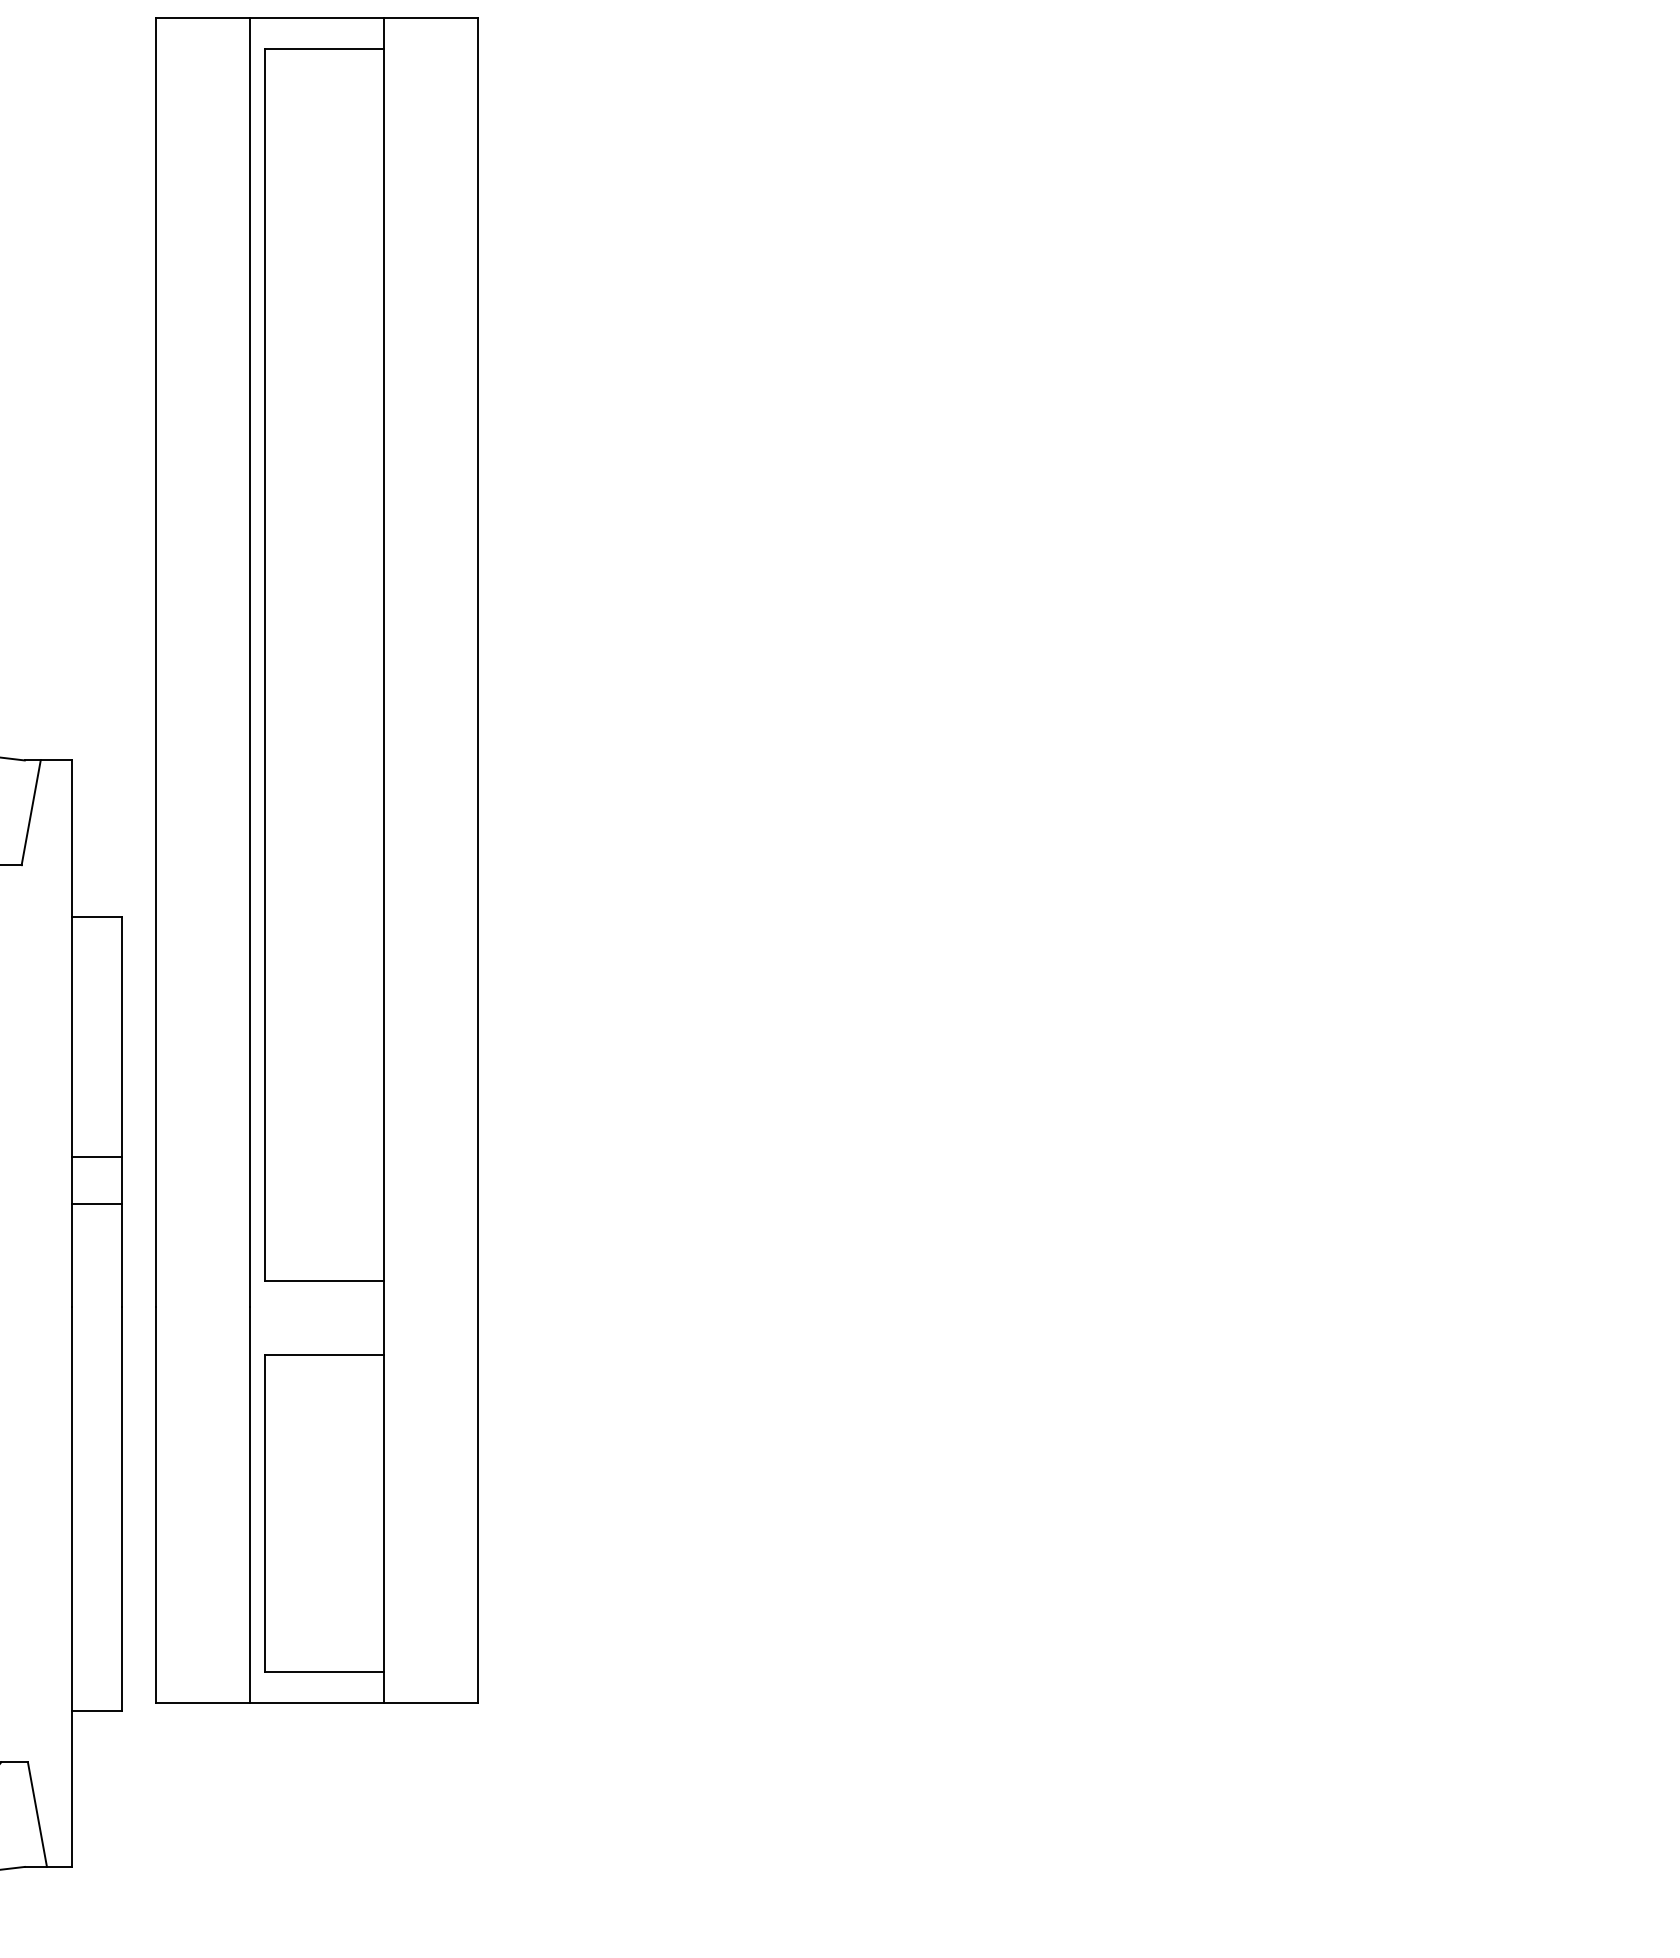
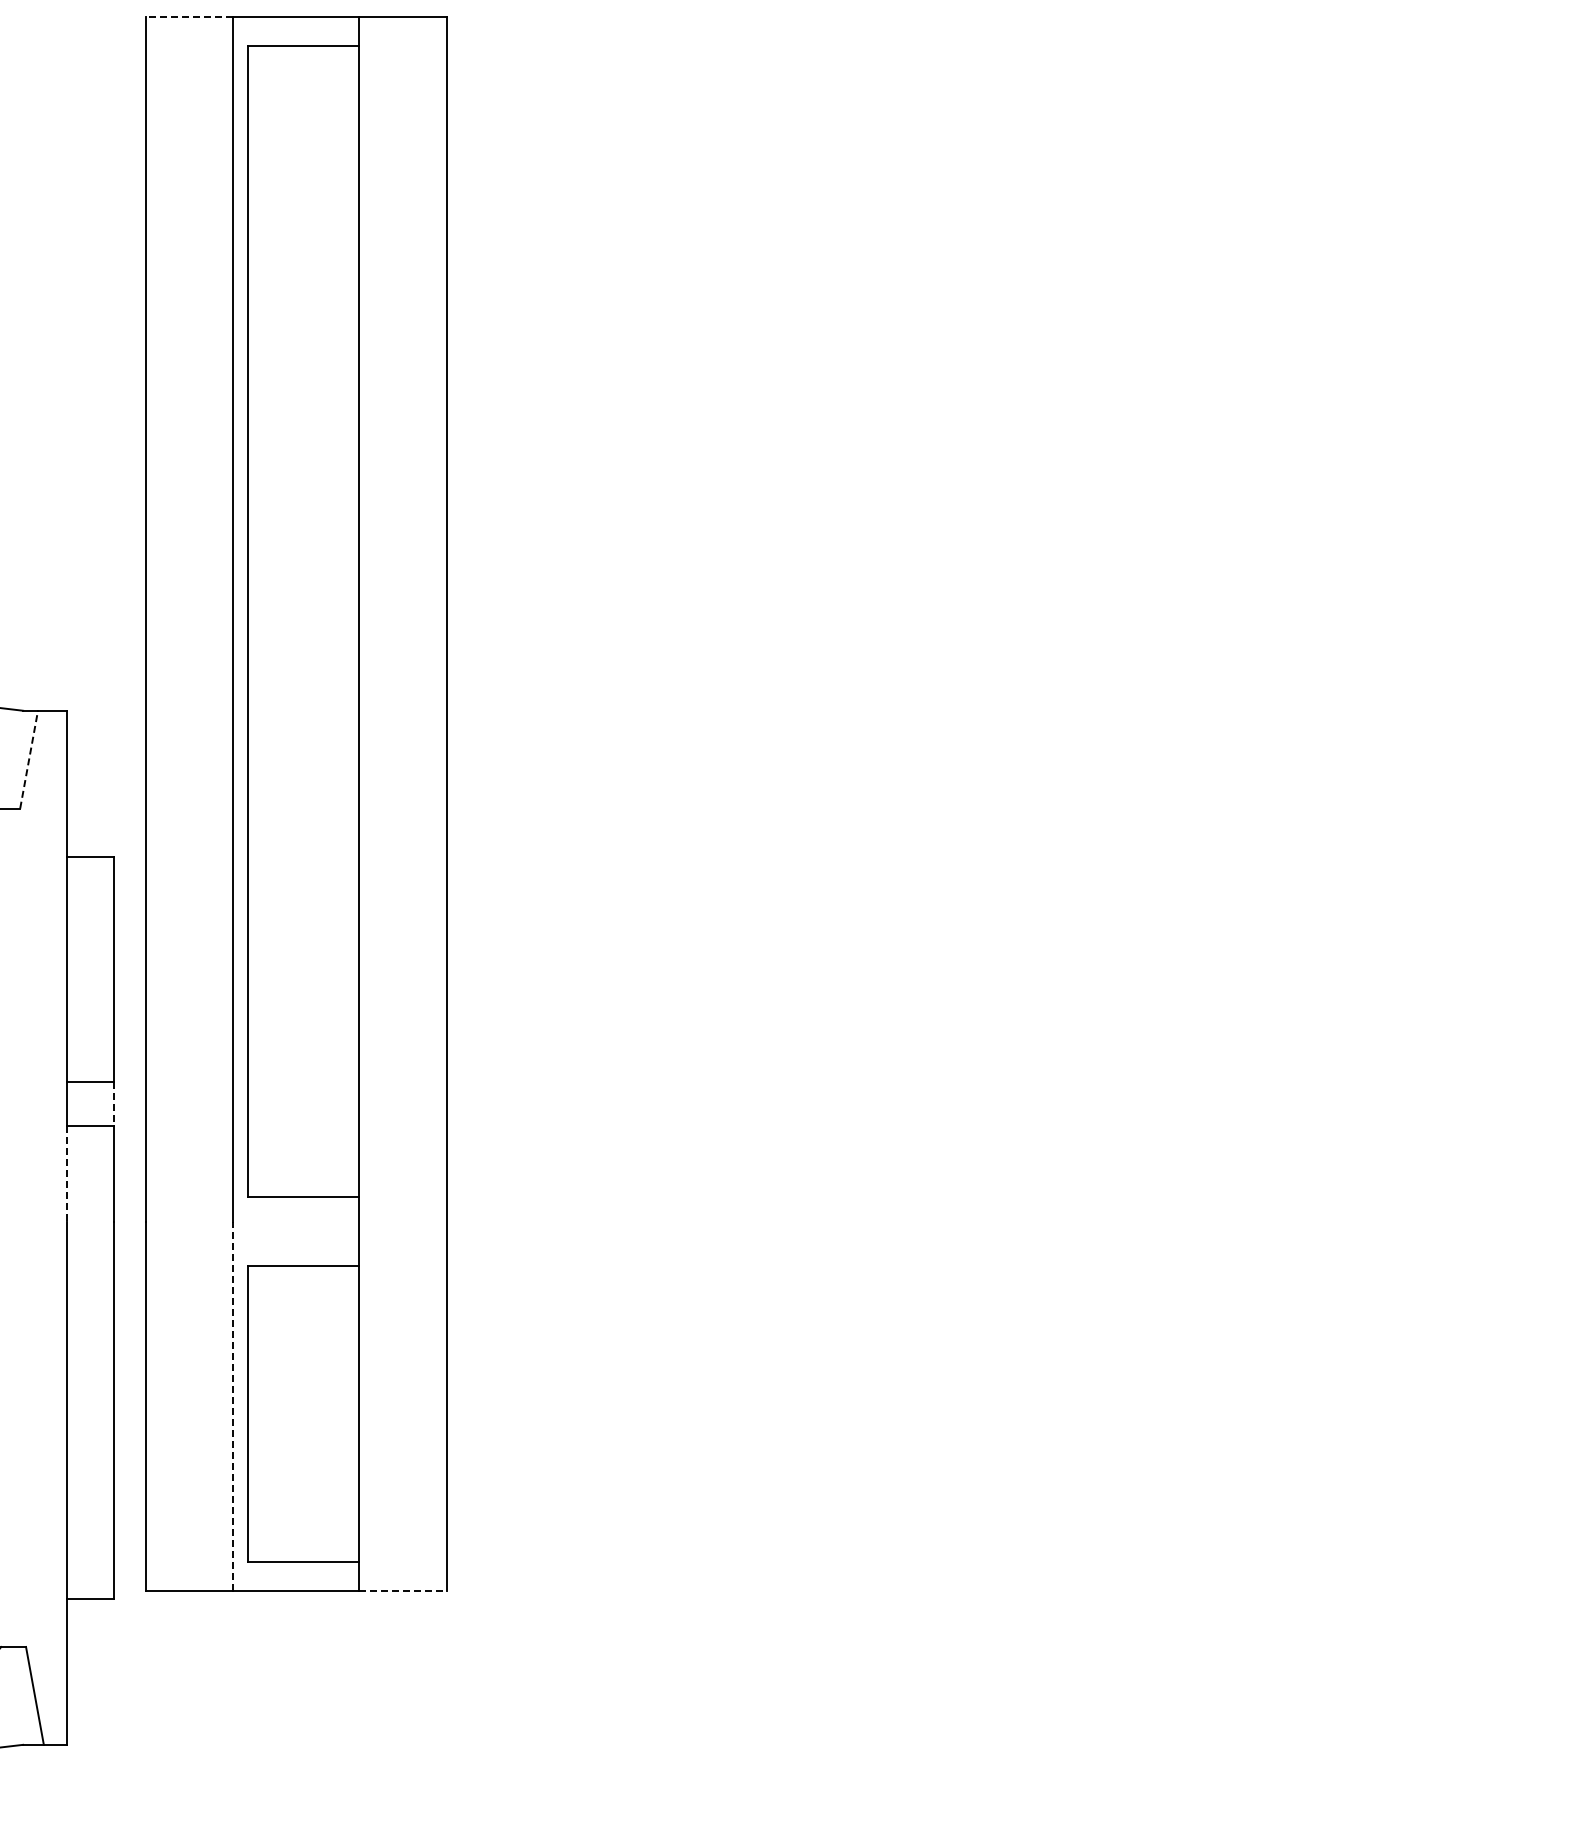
line: (202, 18) -> (189, 17), solid -> dashed
line: (31, 812) -> (29, 759), solid -> dashed
line: (121, 1180) -> (113, 1103), solid -> dashed
line: (71, 1256) -> (66, 1174), solid -> dashed
line: (249, 1504) -> (233, 1406), solid -> dashed
line: (430, 1702) -> (402, 1591), solid -> dashed

